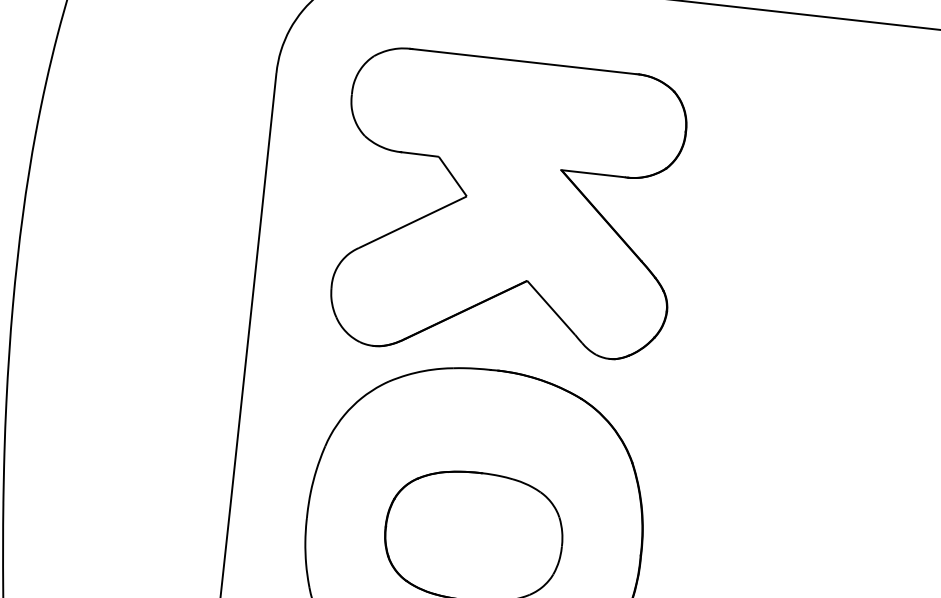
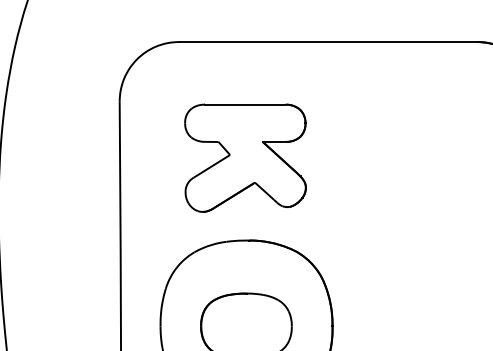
part: (508, 208) -> (245, 157), size x0.7

